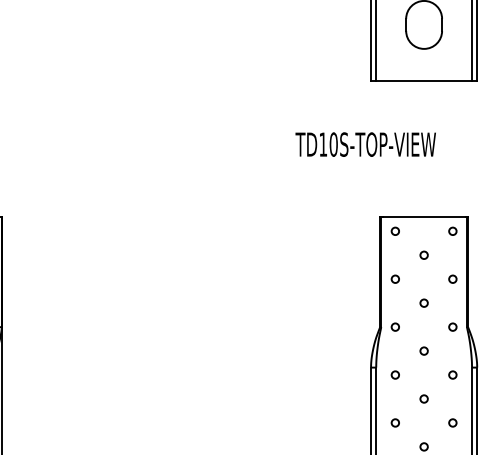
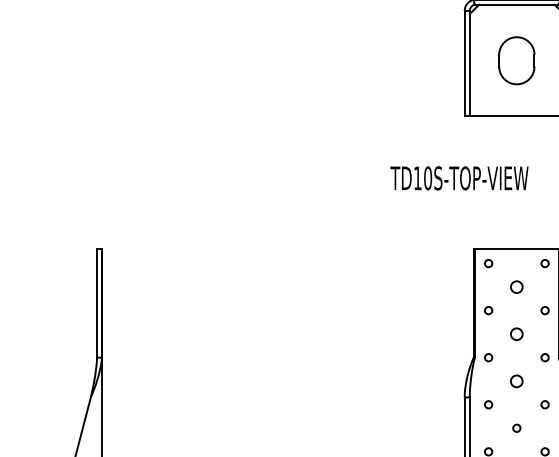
circle: (423, 254) -> (516, 286), size x1.6
circle: (423, 302) -> (516, 333), size x1.6
circle: (423, 350) -> (516, 380), size x1.6

